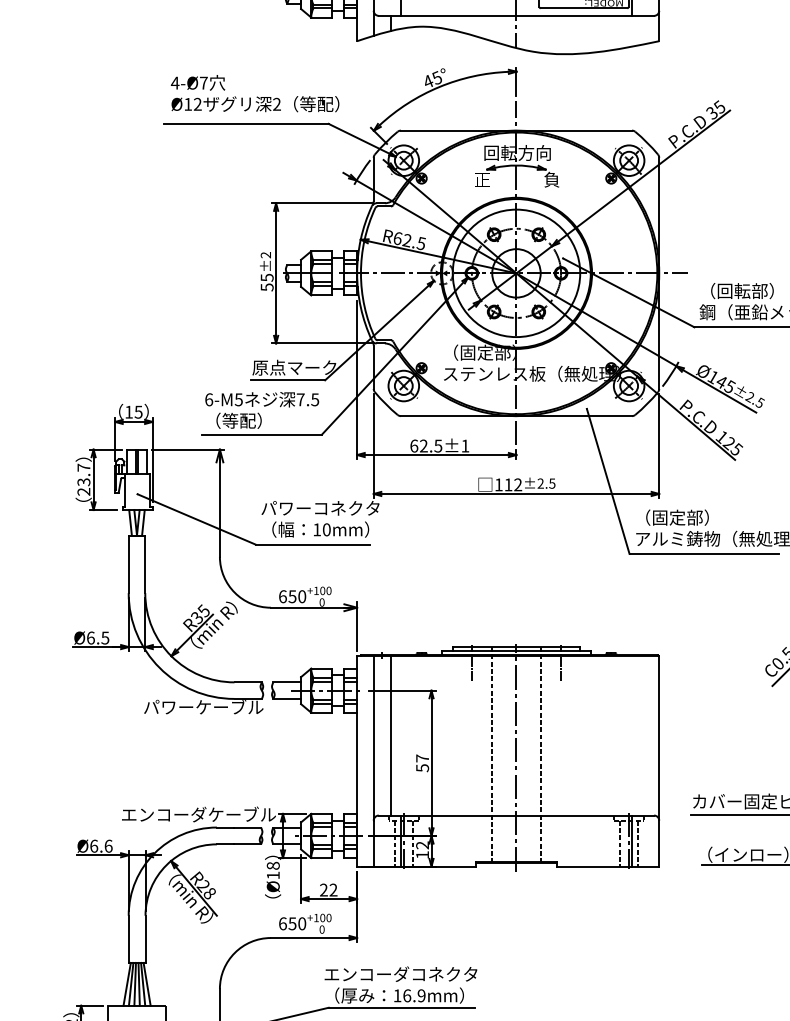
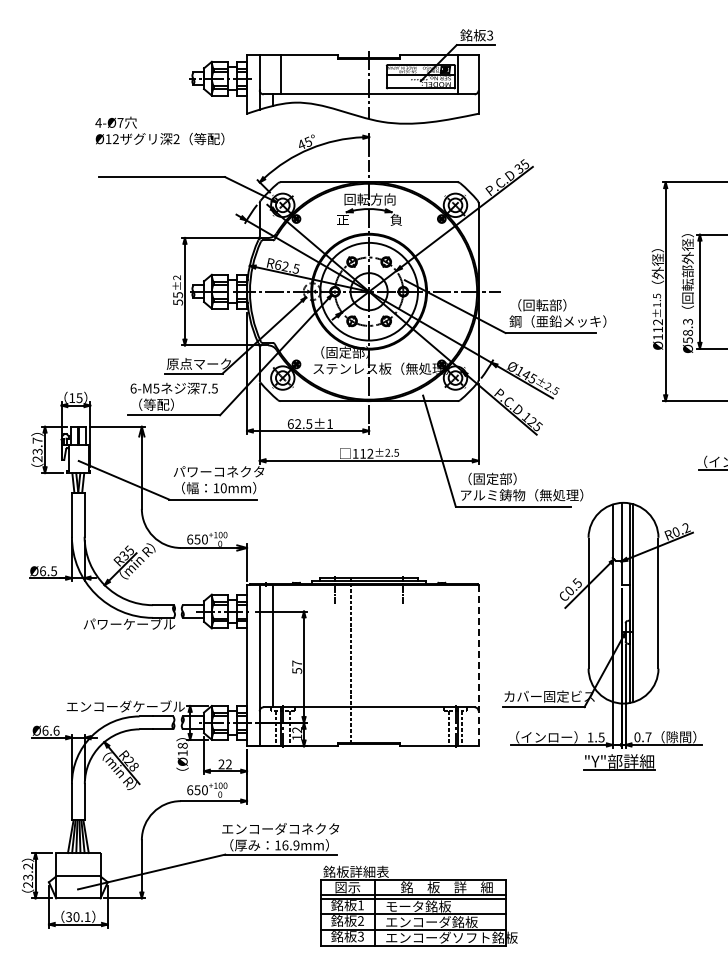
text: (254, 93) -> (159, 130), moved
line: (540, 754) -> (387, 660), removed
line: (516, 757) -> (369, 662), removed
line: (659, 761) -> (478, 665), solid -> dashed

